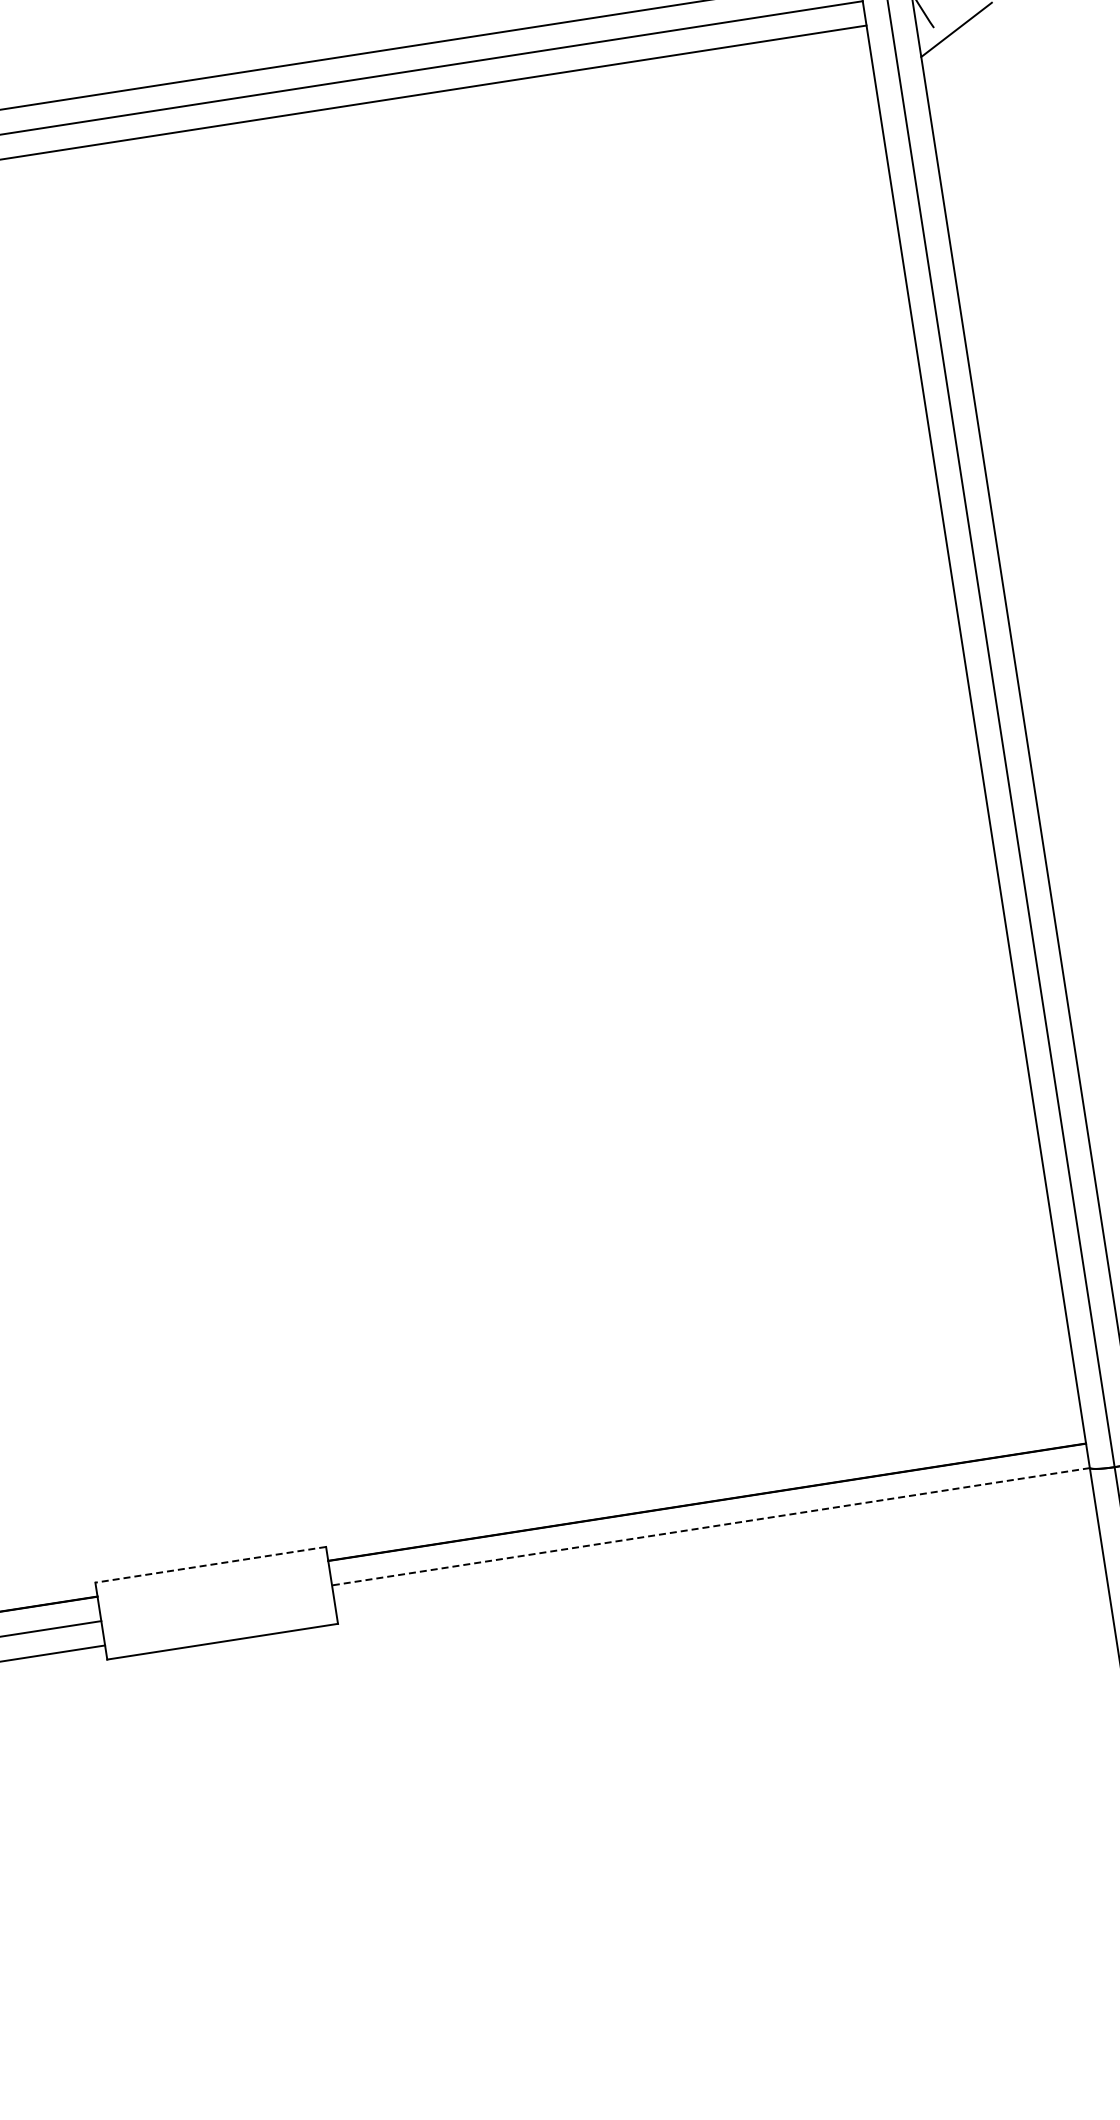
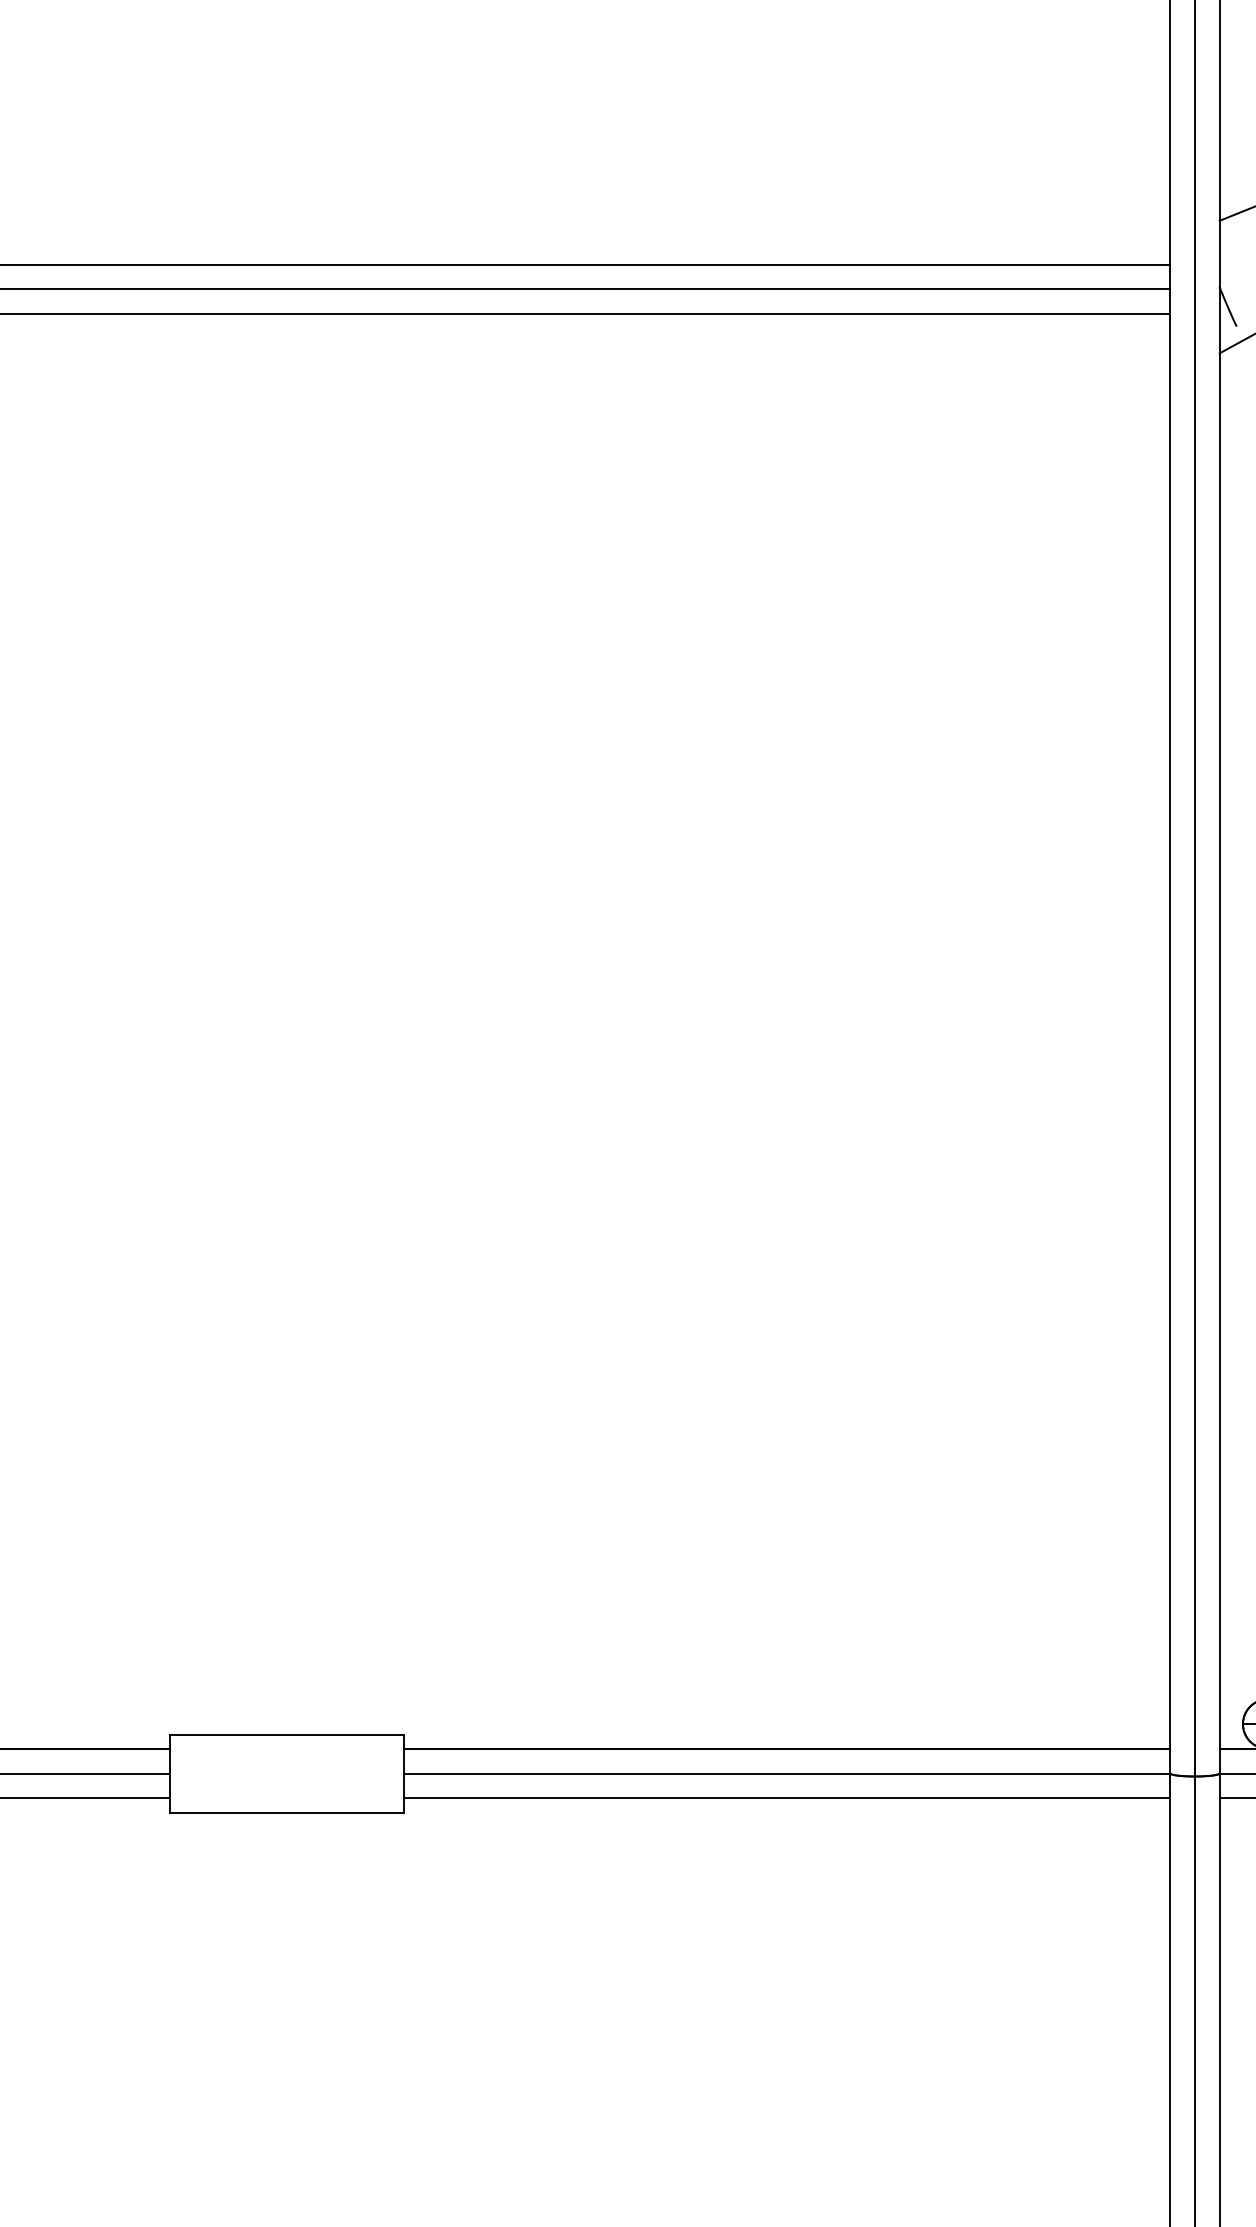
line: (710, 1526) -> (786, 1773), dashed -> solid
line: (714, 1551) -> (786, 1798), added
line: (210, 1564) -> (286, 1734), dashed -> solid

